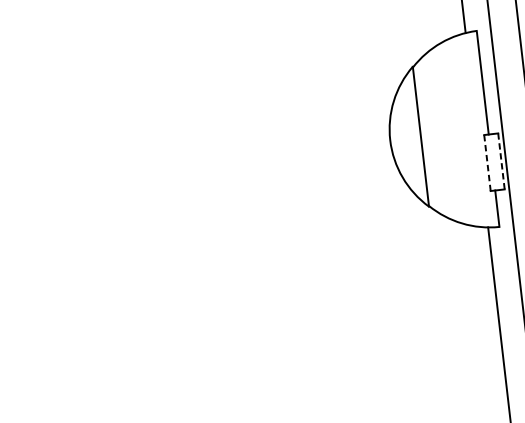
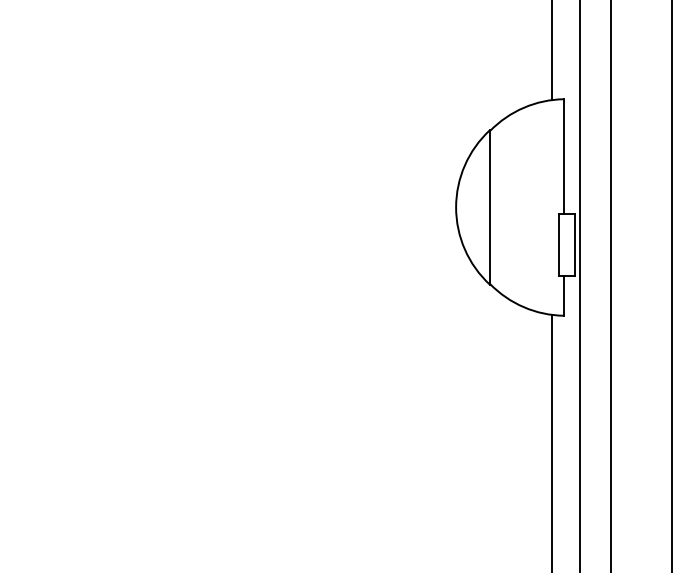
line: (501, 161) -> (574, 244), dashed -> solid
line: (487, 162) -> (559, 244), dashed -> solid

